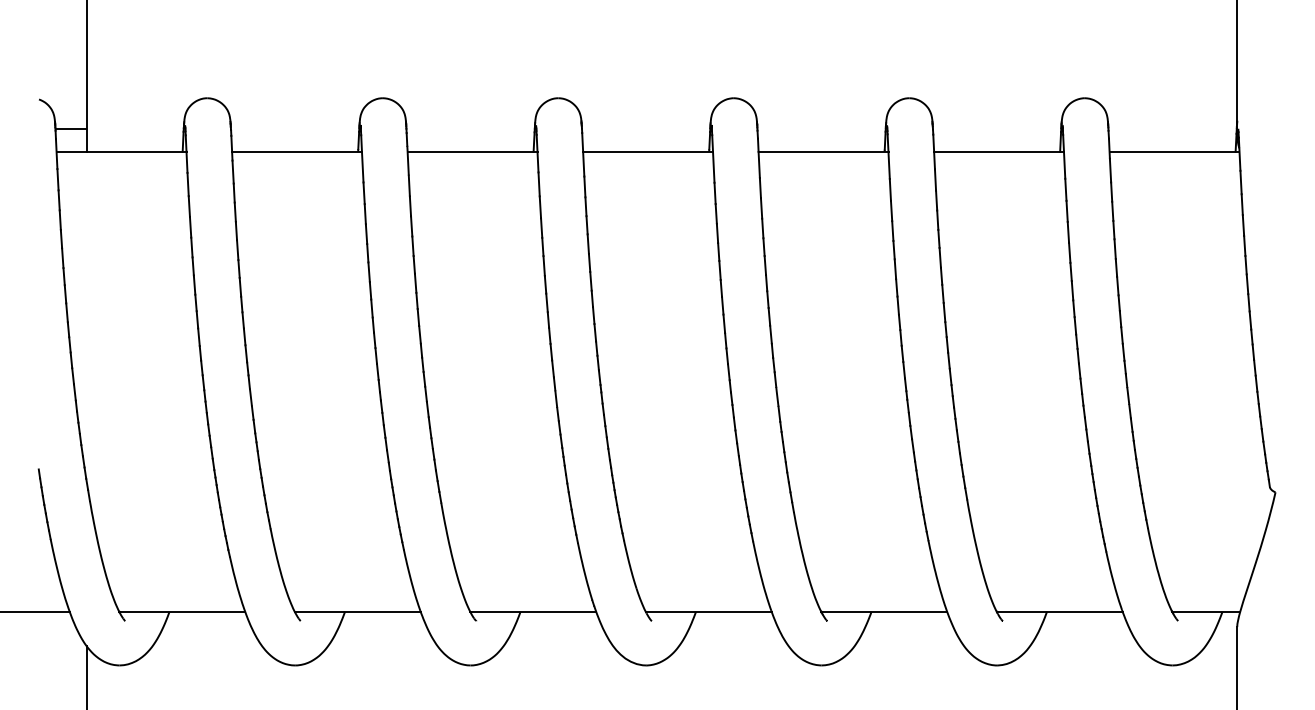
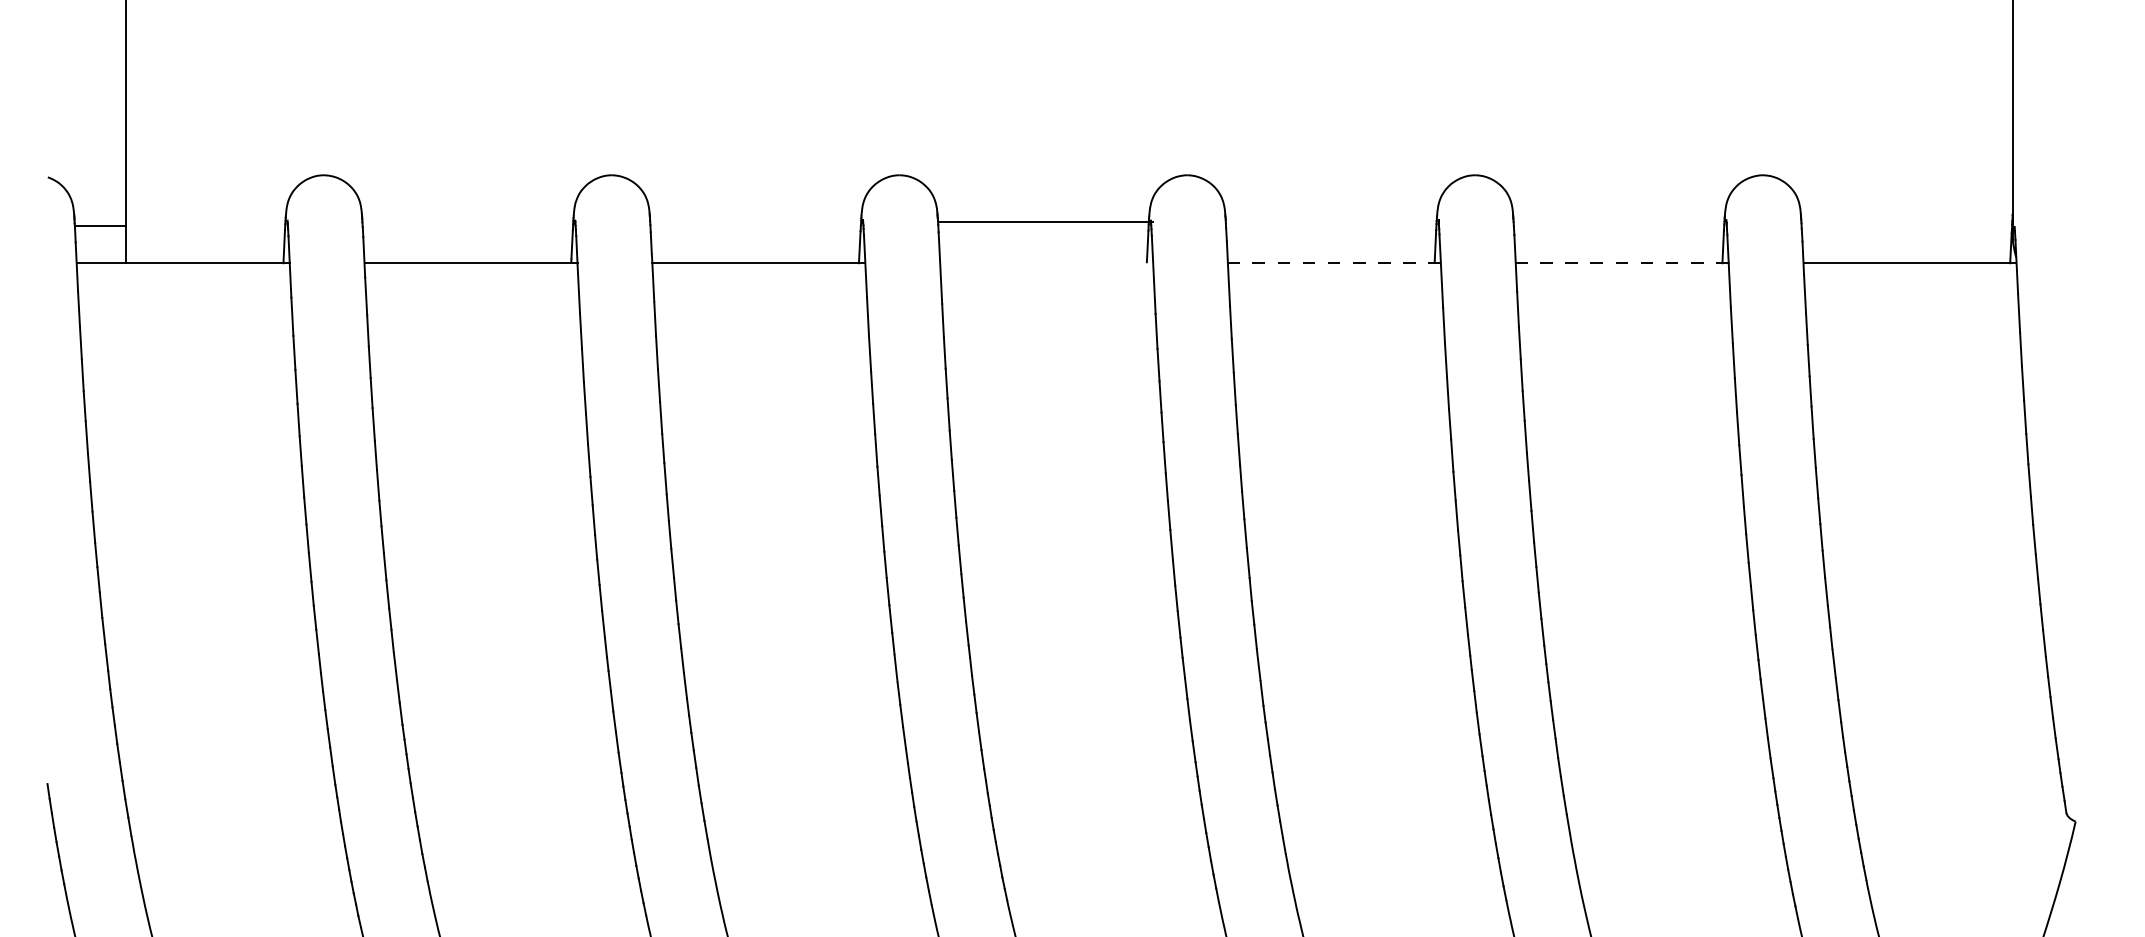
line: (647, 151) -> (1045, 221), moved
line: (823, 151) -> (1334, 262), solid -> dashed
line: (999, 151) -> (1622, 262), solid -> dashed

